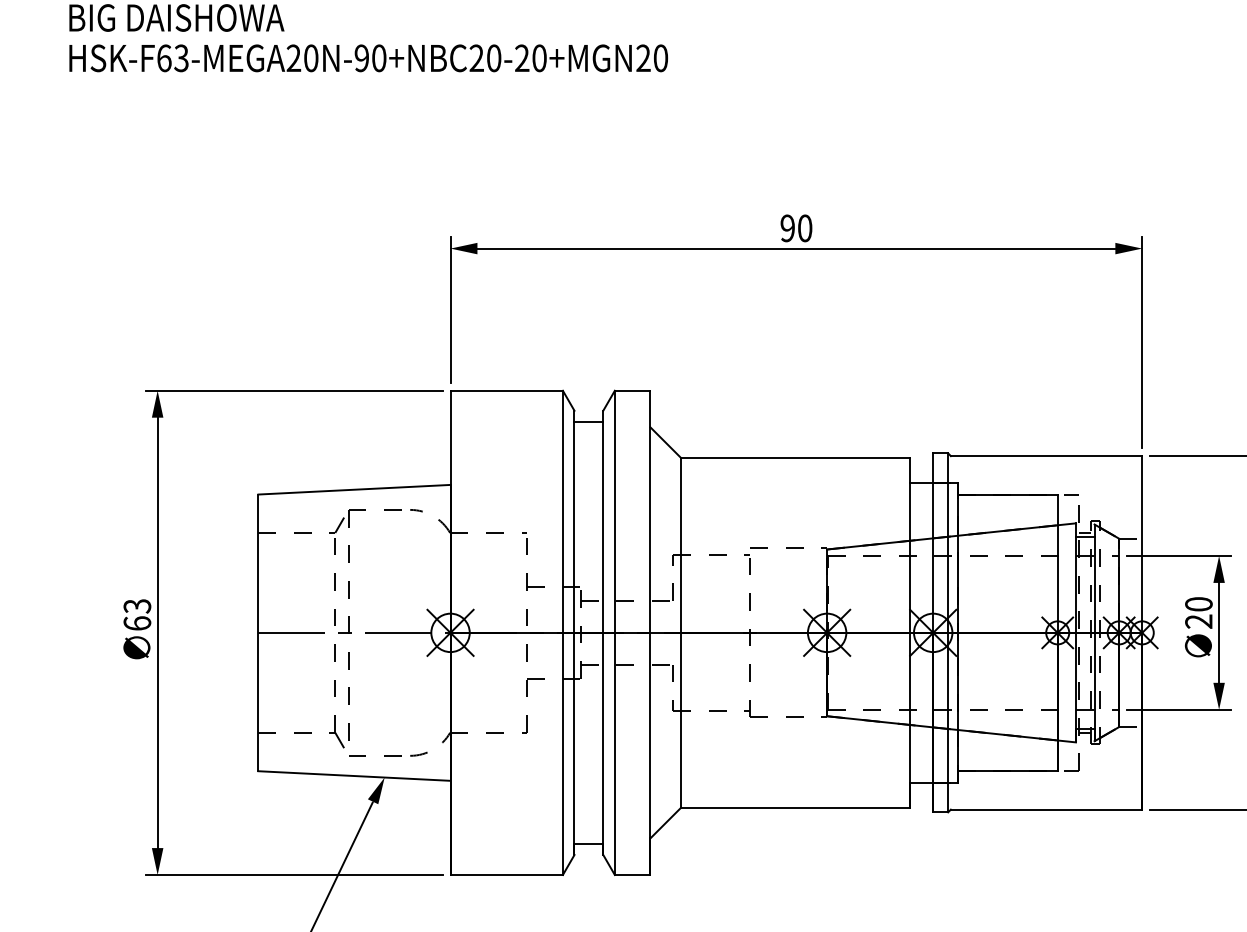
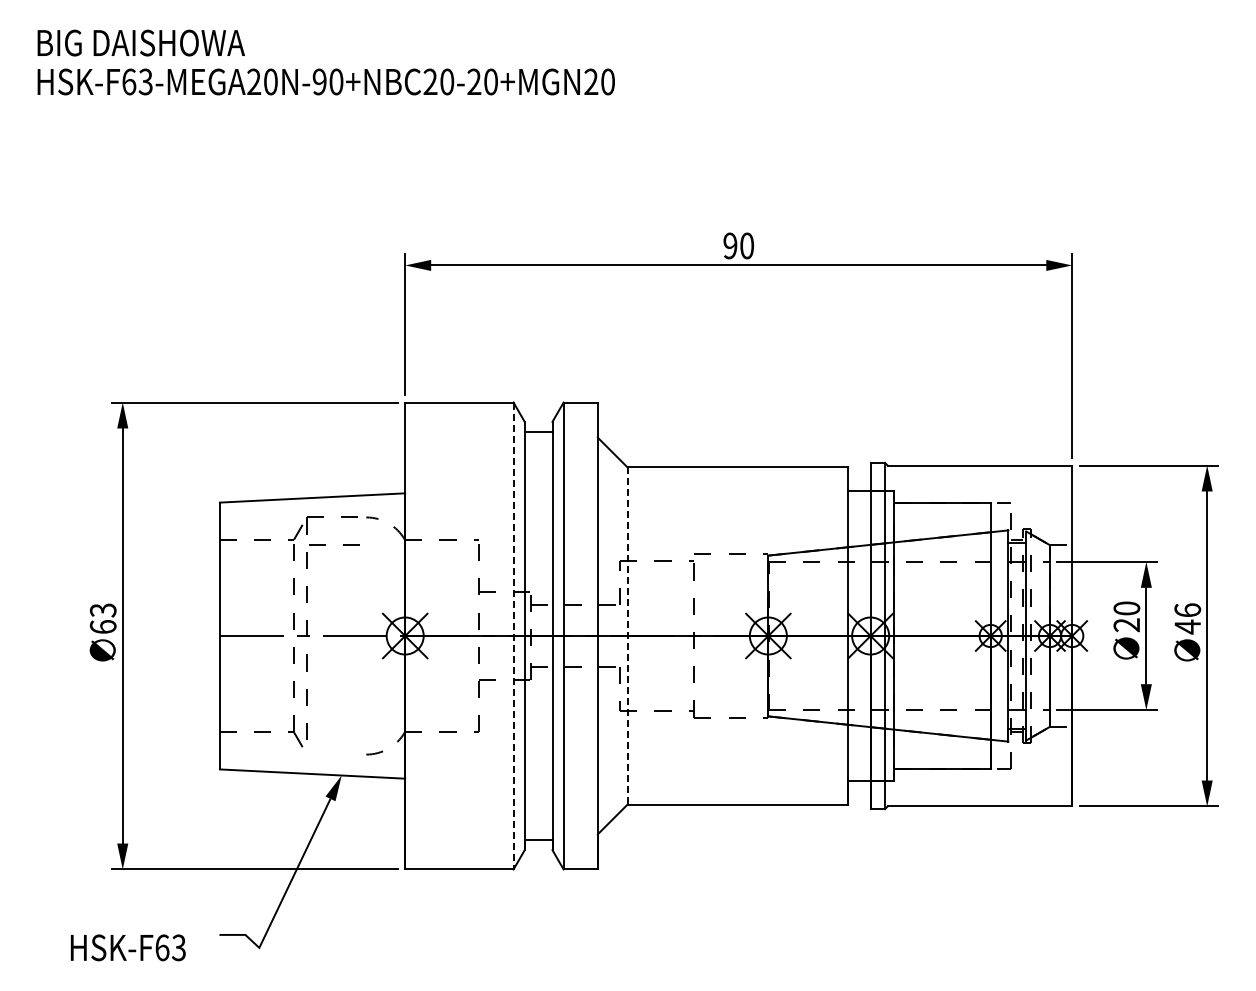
line: (562, 633) -> (513, 636), solid -> dashed
line: (681, 633) -> (627, 636), solid -> dashed
line: (365, 755) -> (325, 544), moved

